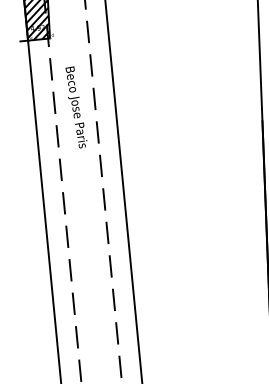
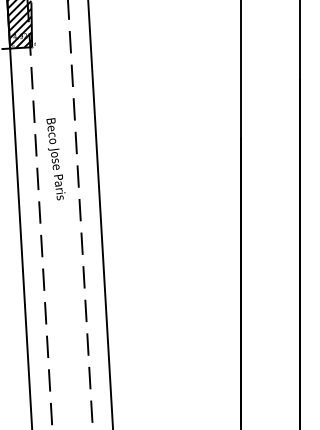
text: (76, 107) -> (55, 159), moved

